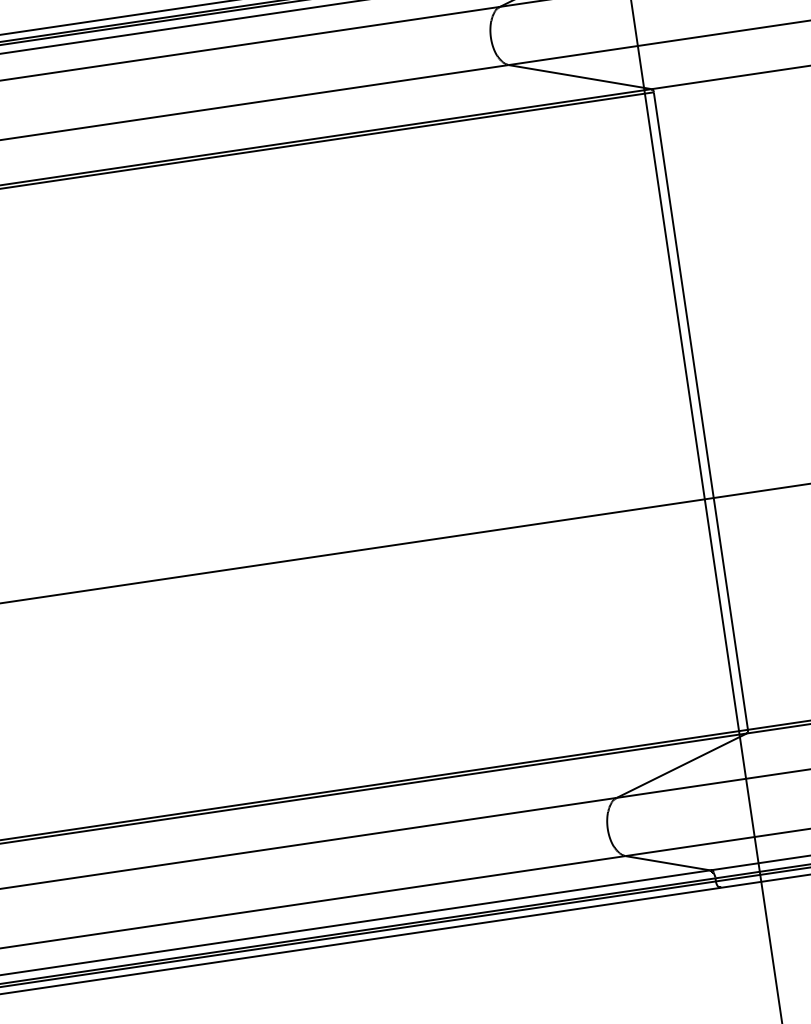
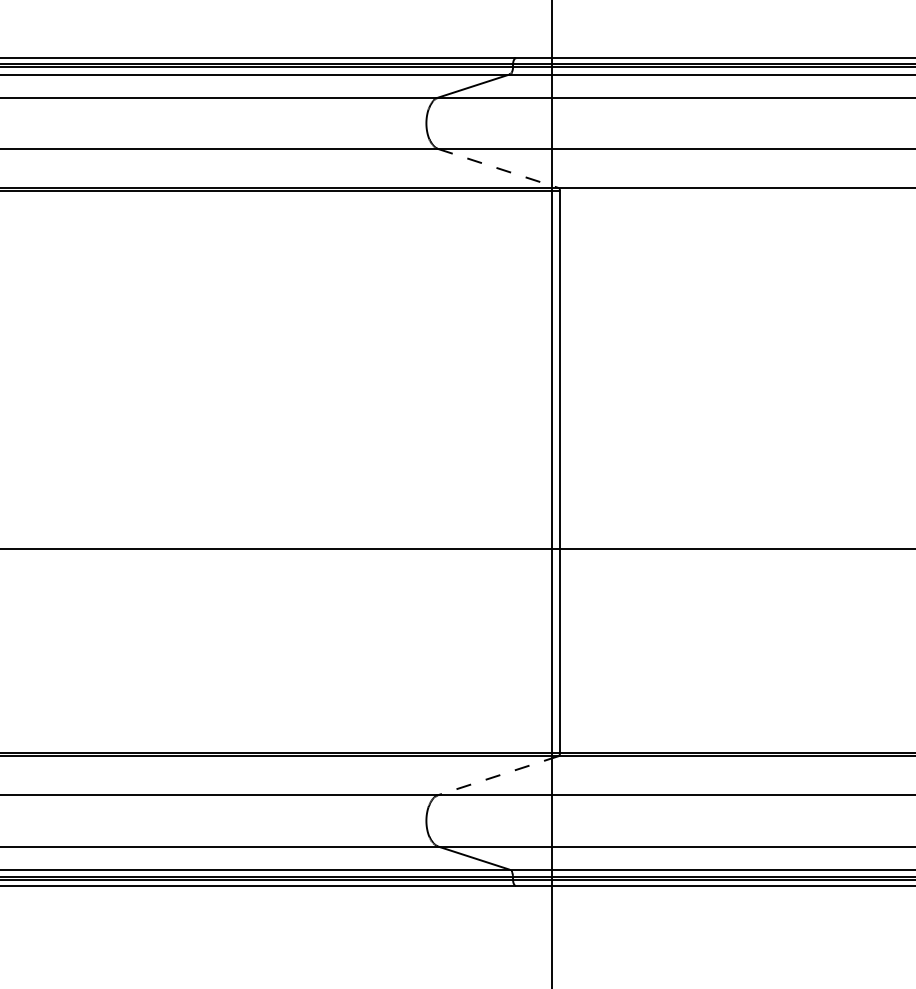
line: (580, 77) -> (498, 168), solid -> dashed
line: (680, 765) -> (497, 775), solid -> dashed

